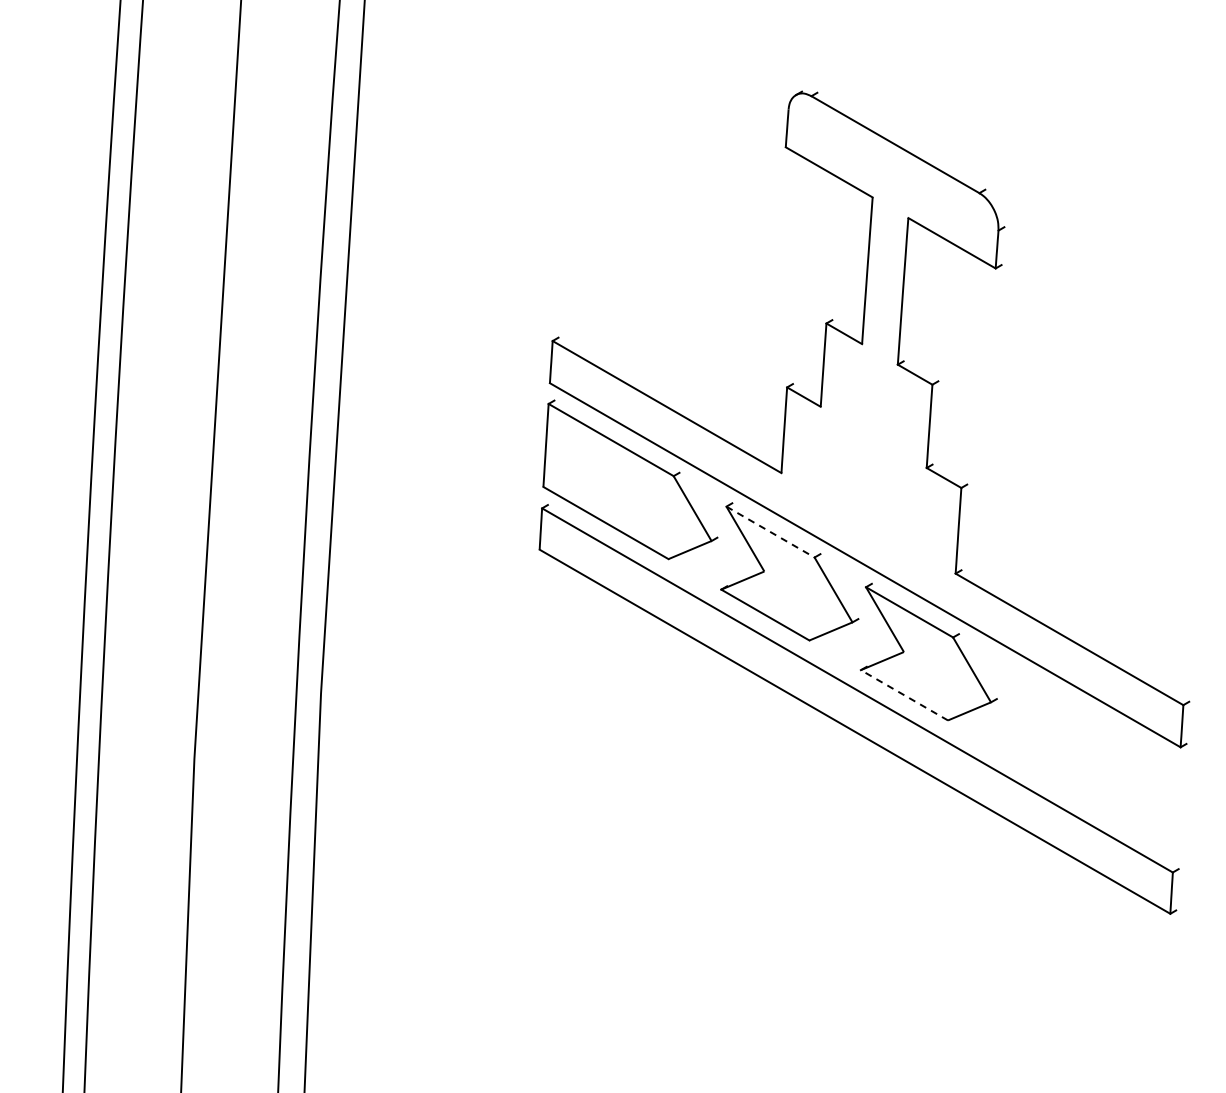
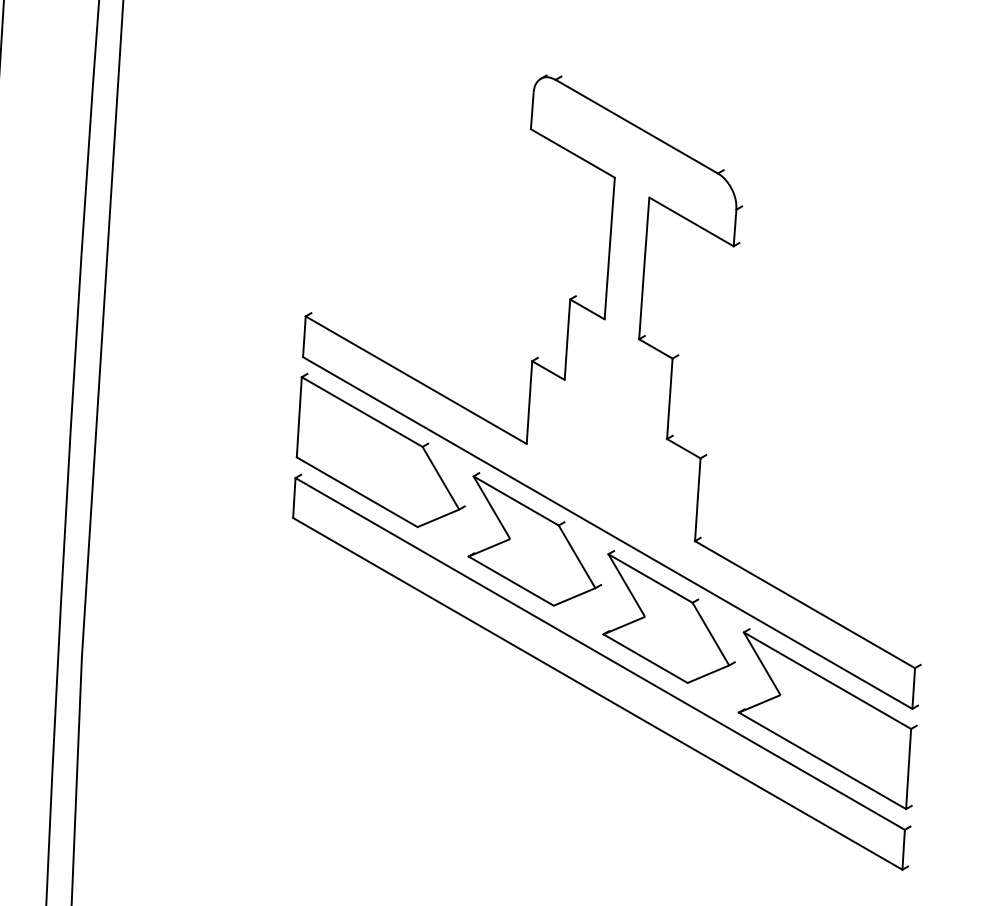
line: (770, 532) -> (516, 501), dashed -> solid
line: (904, 695) -> (645, 658), dashed -> solid
part: (1093, 757) -> (828, 718), added

